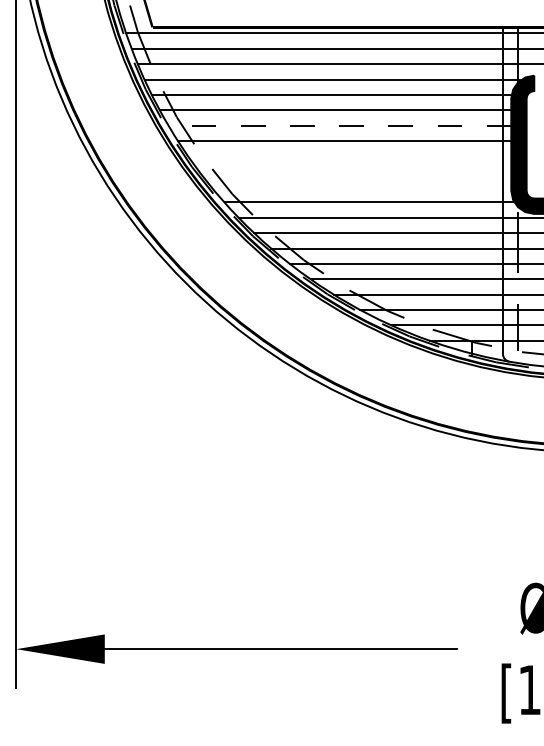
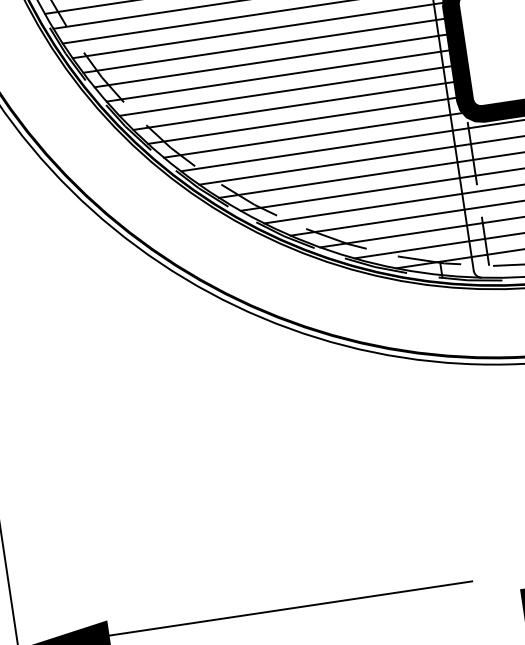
line: (339, 125) -> (270, 60), dashed -> solid
line: (349, 156) -> (285, 91), added
line: (355, 171) -> (293, 105), added
line: (361, 187) -> (302, 121), added

